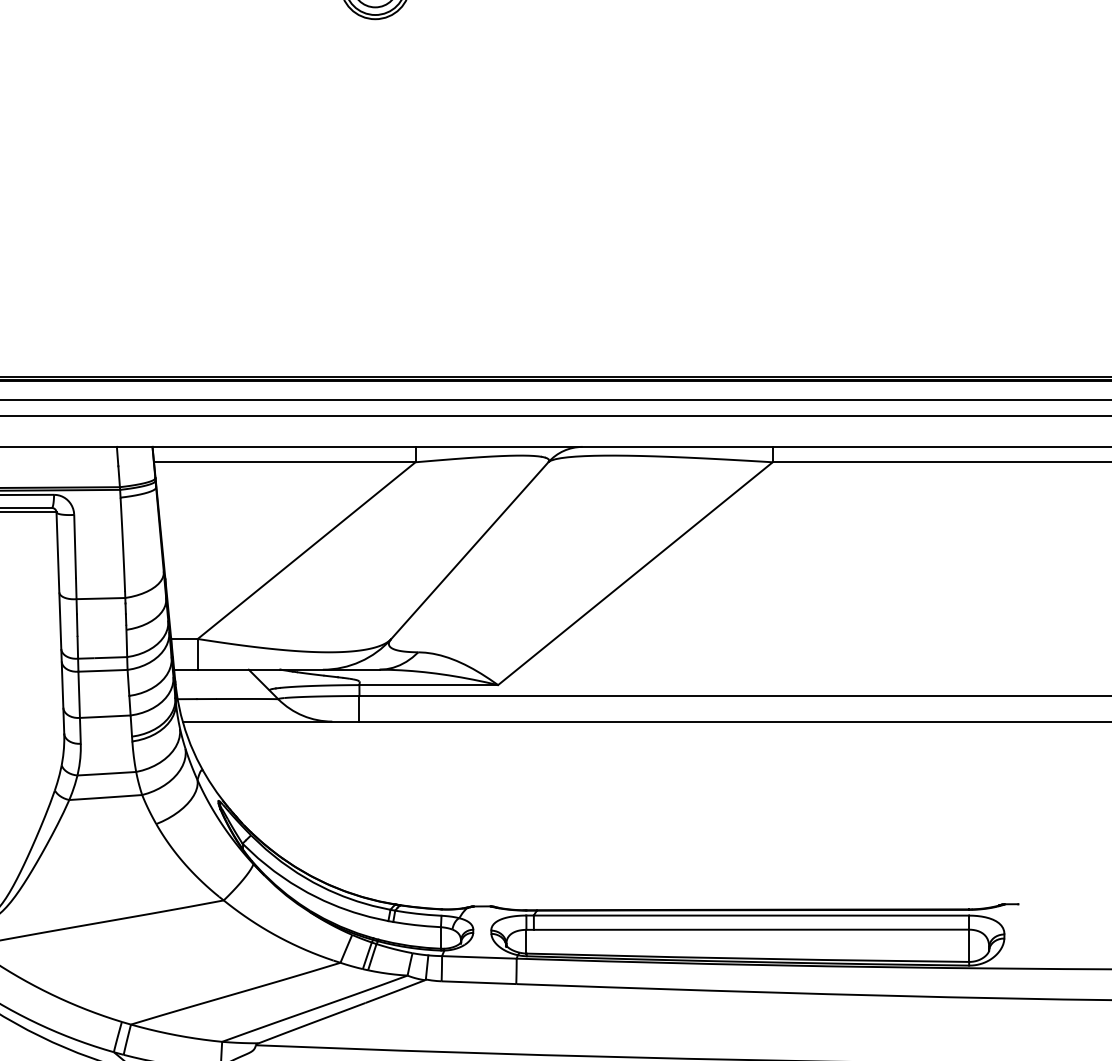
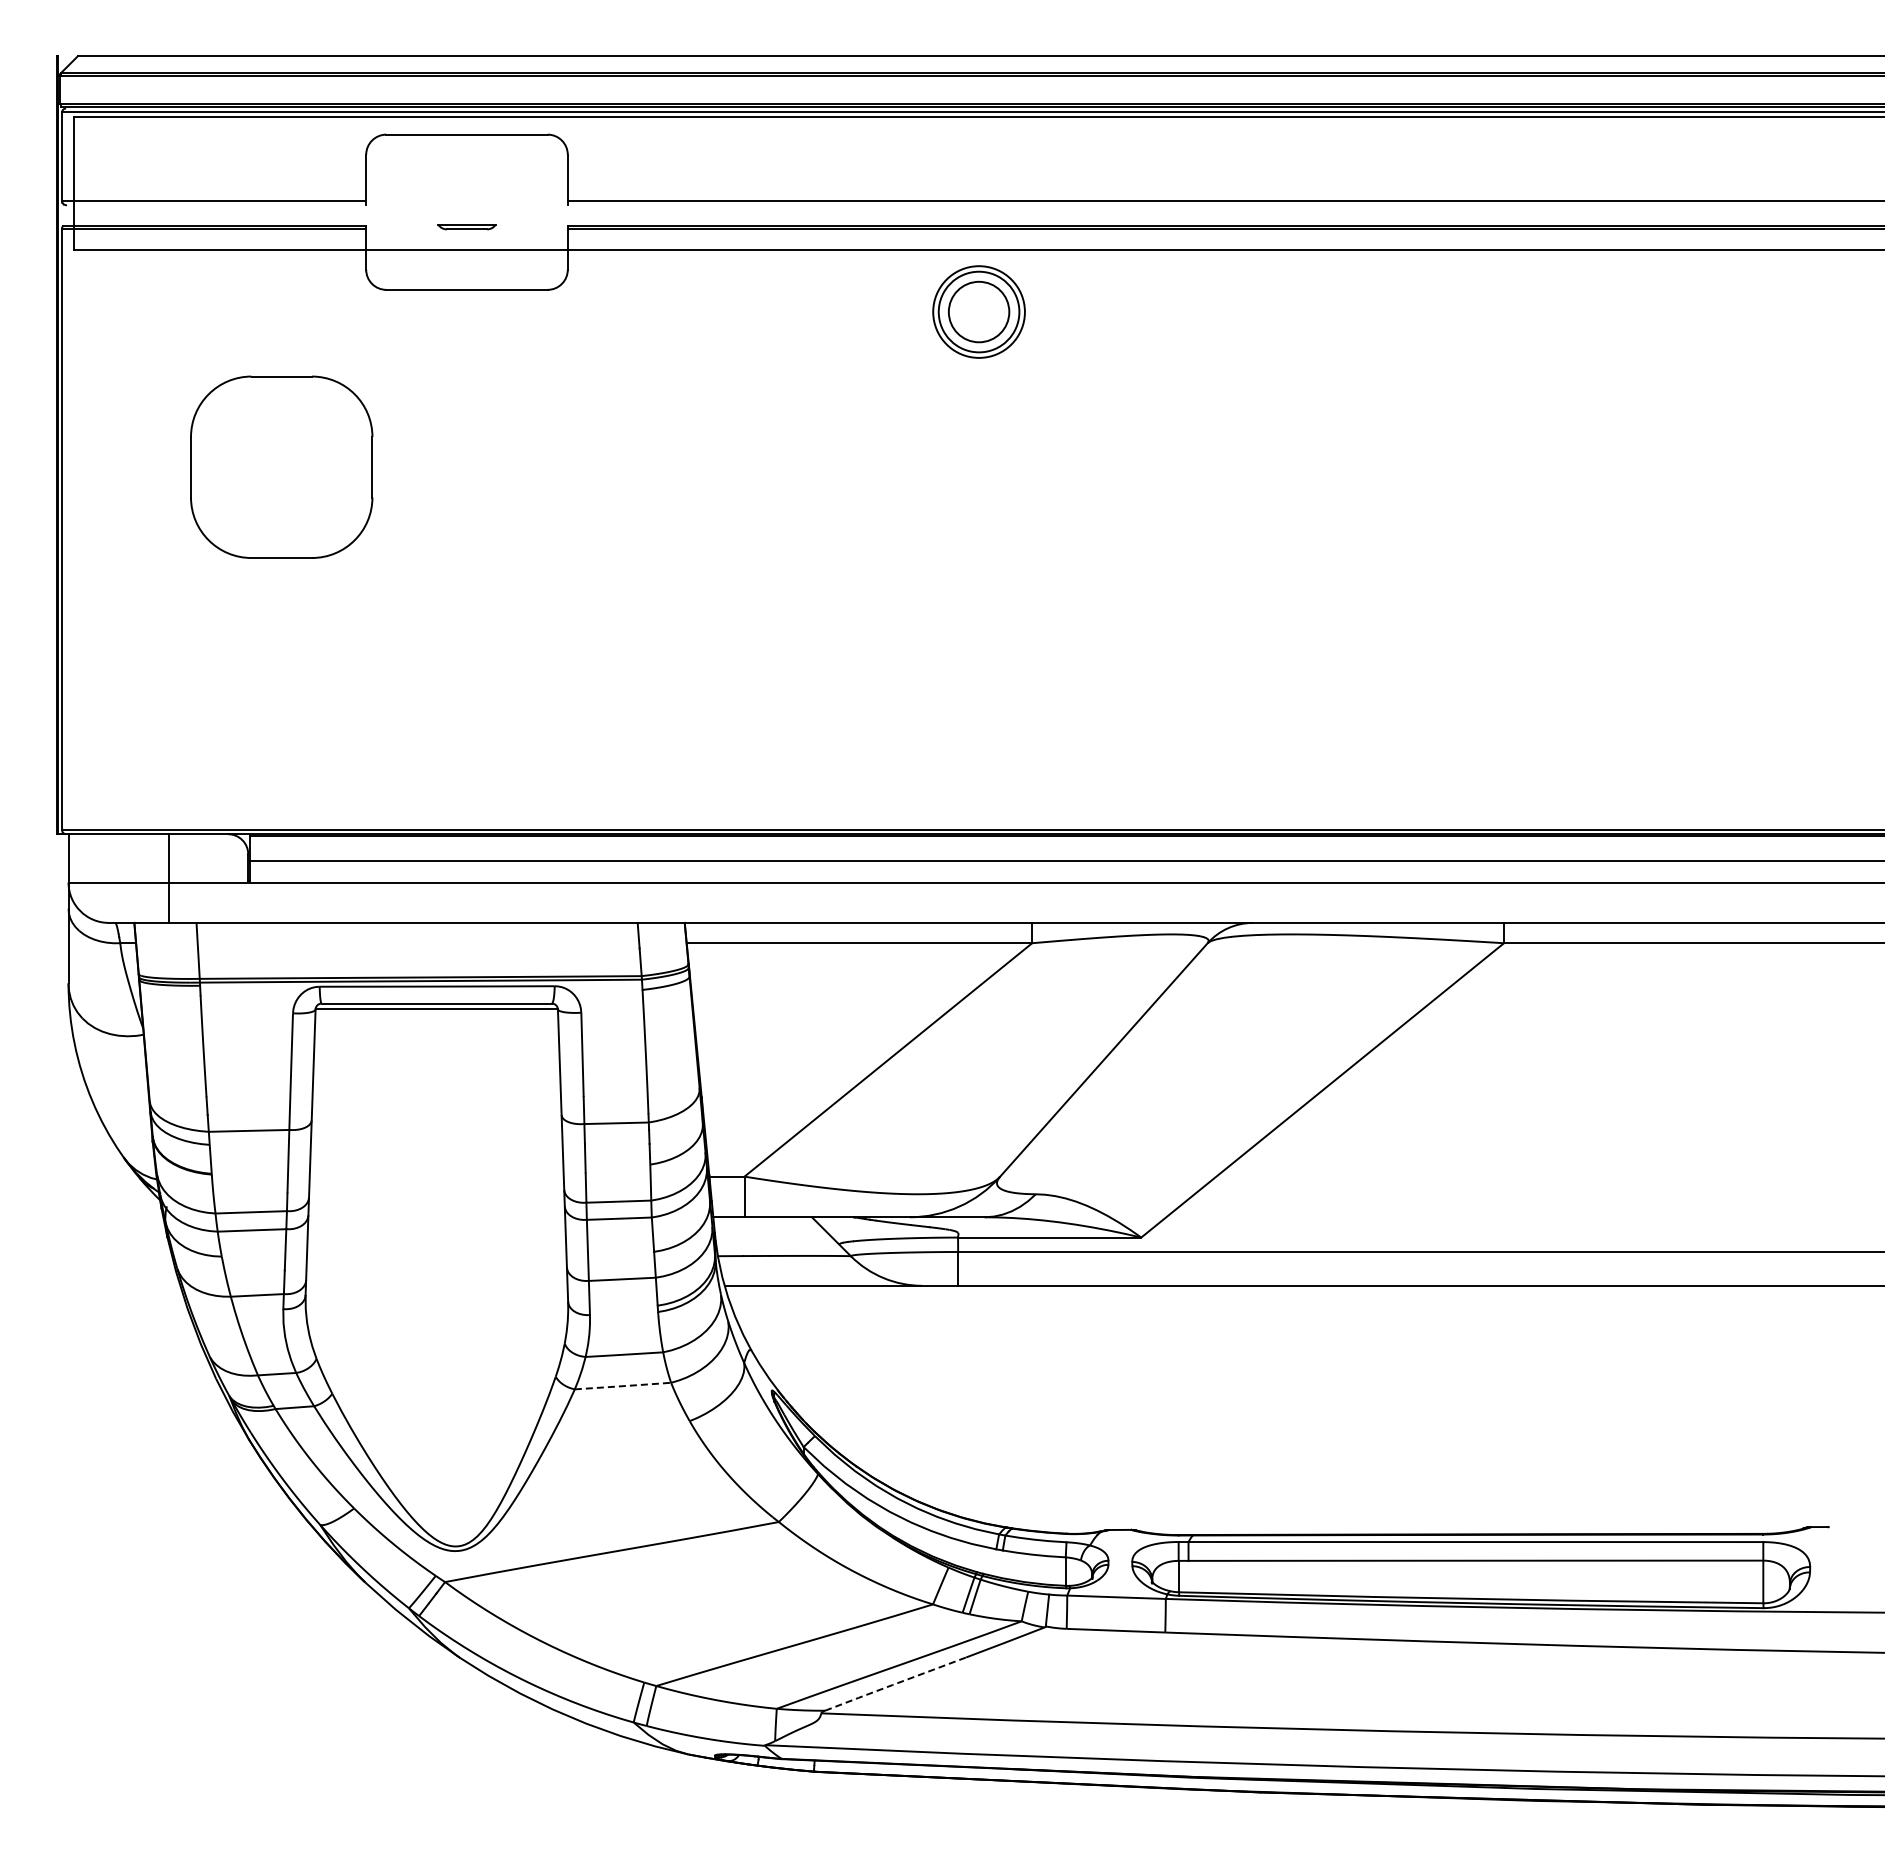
line: (105, 797) -> (622, 1386), solid -> dashed
line: (311, 1023) -> (894, 1684), solid -> dashed

